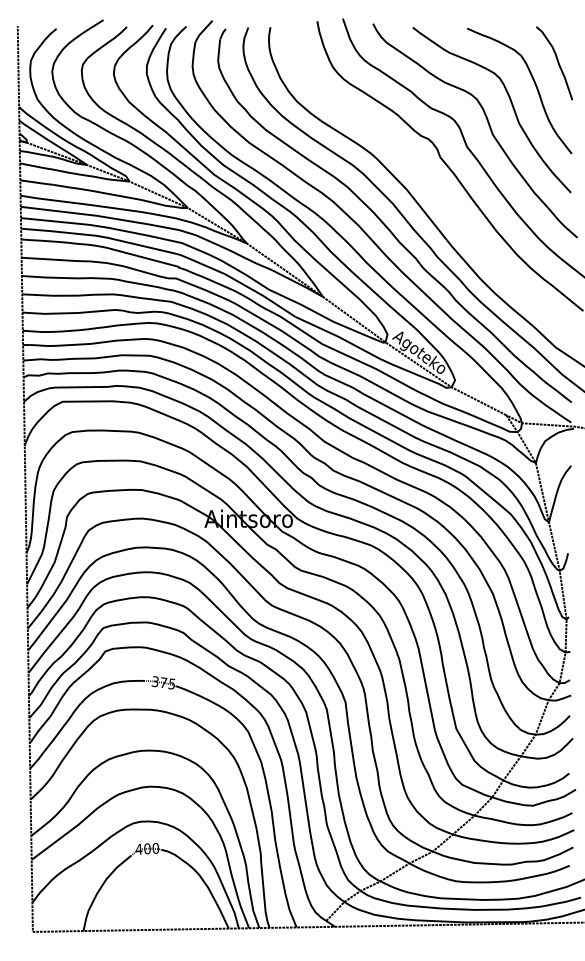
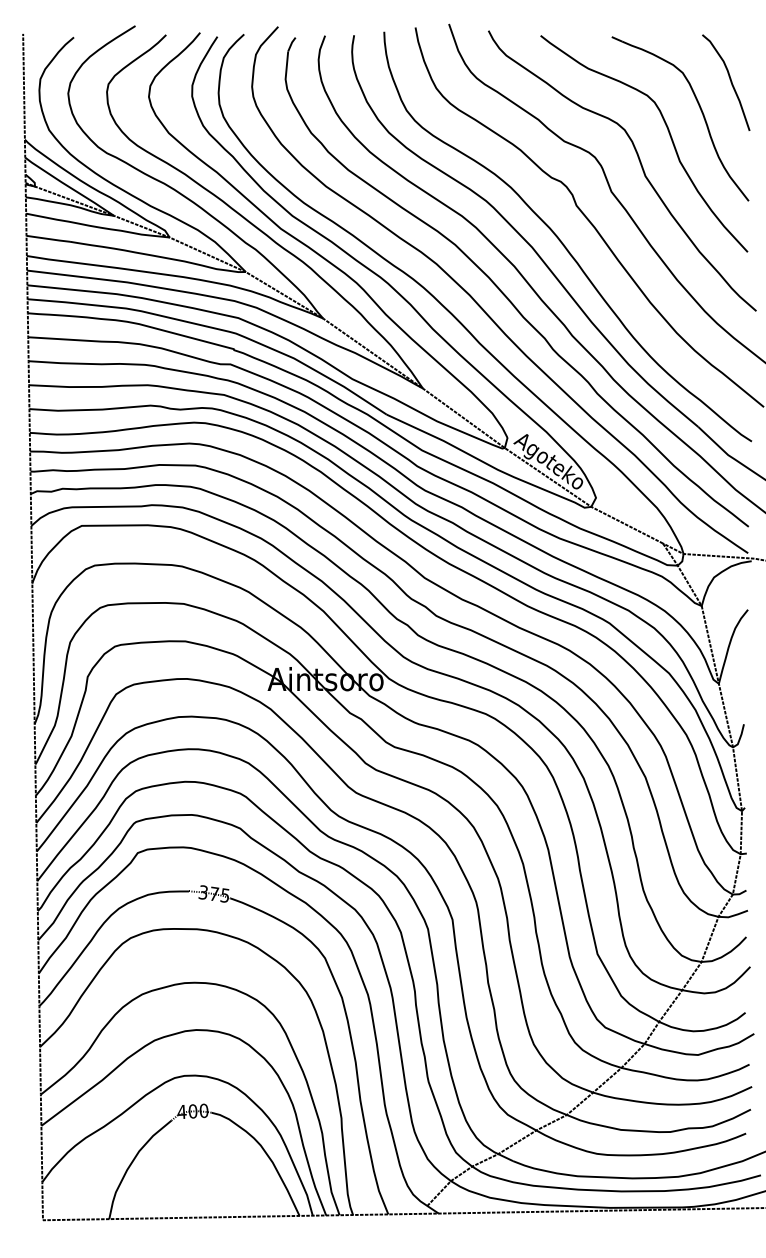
curve: (428, 183) -> (561, 240), added

